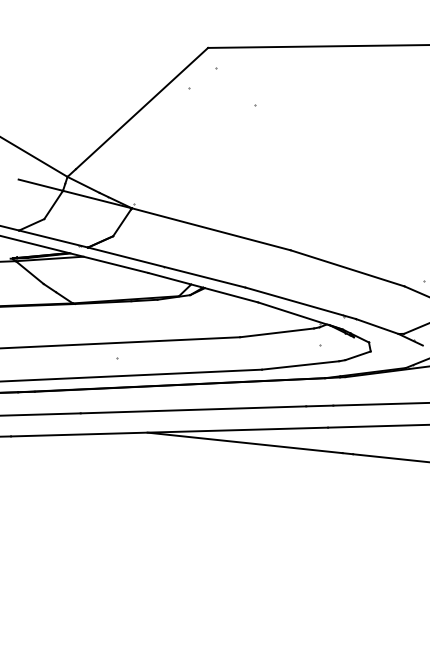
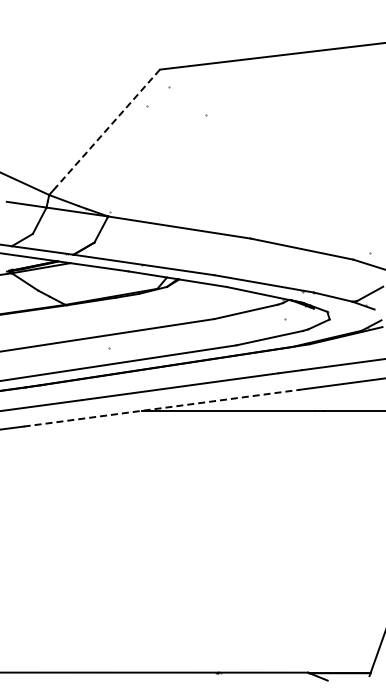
line: (141, 108) -> (107, 128), solid -> dashed
line: (170, 432) -> (162, 408), solid -> dashed

